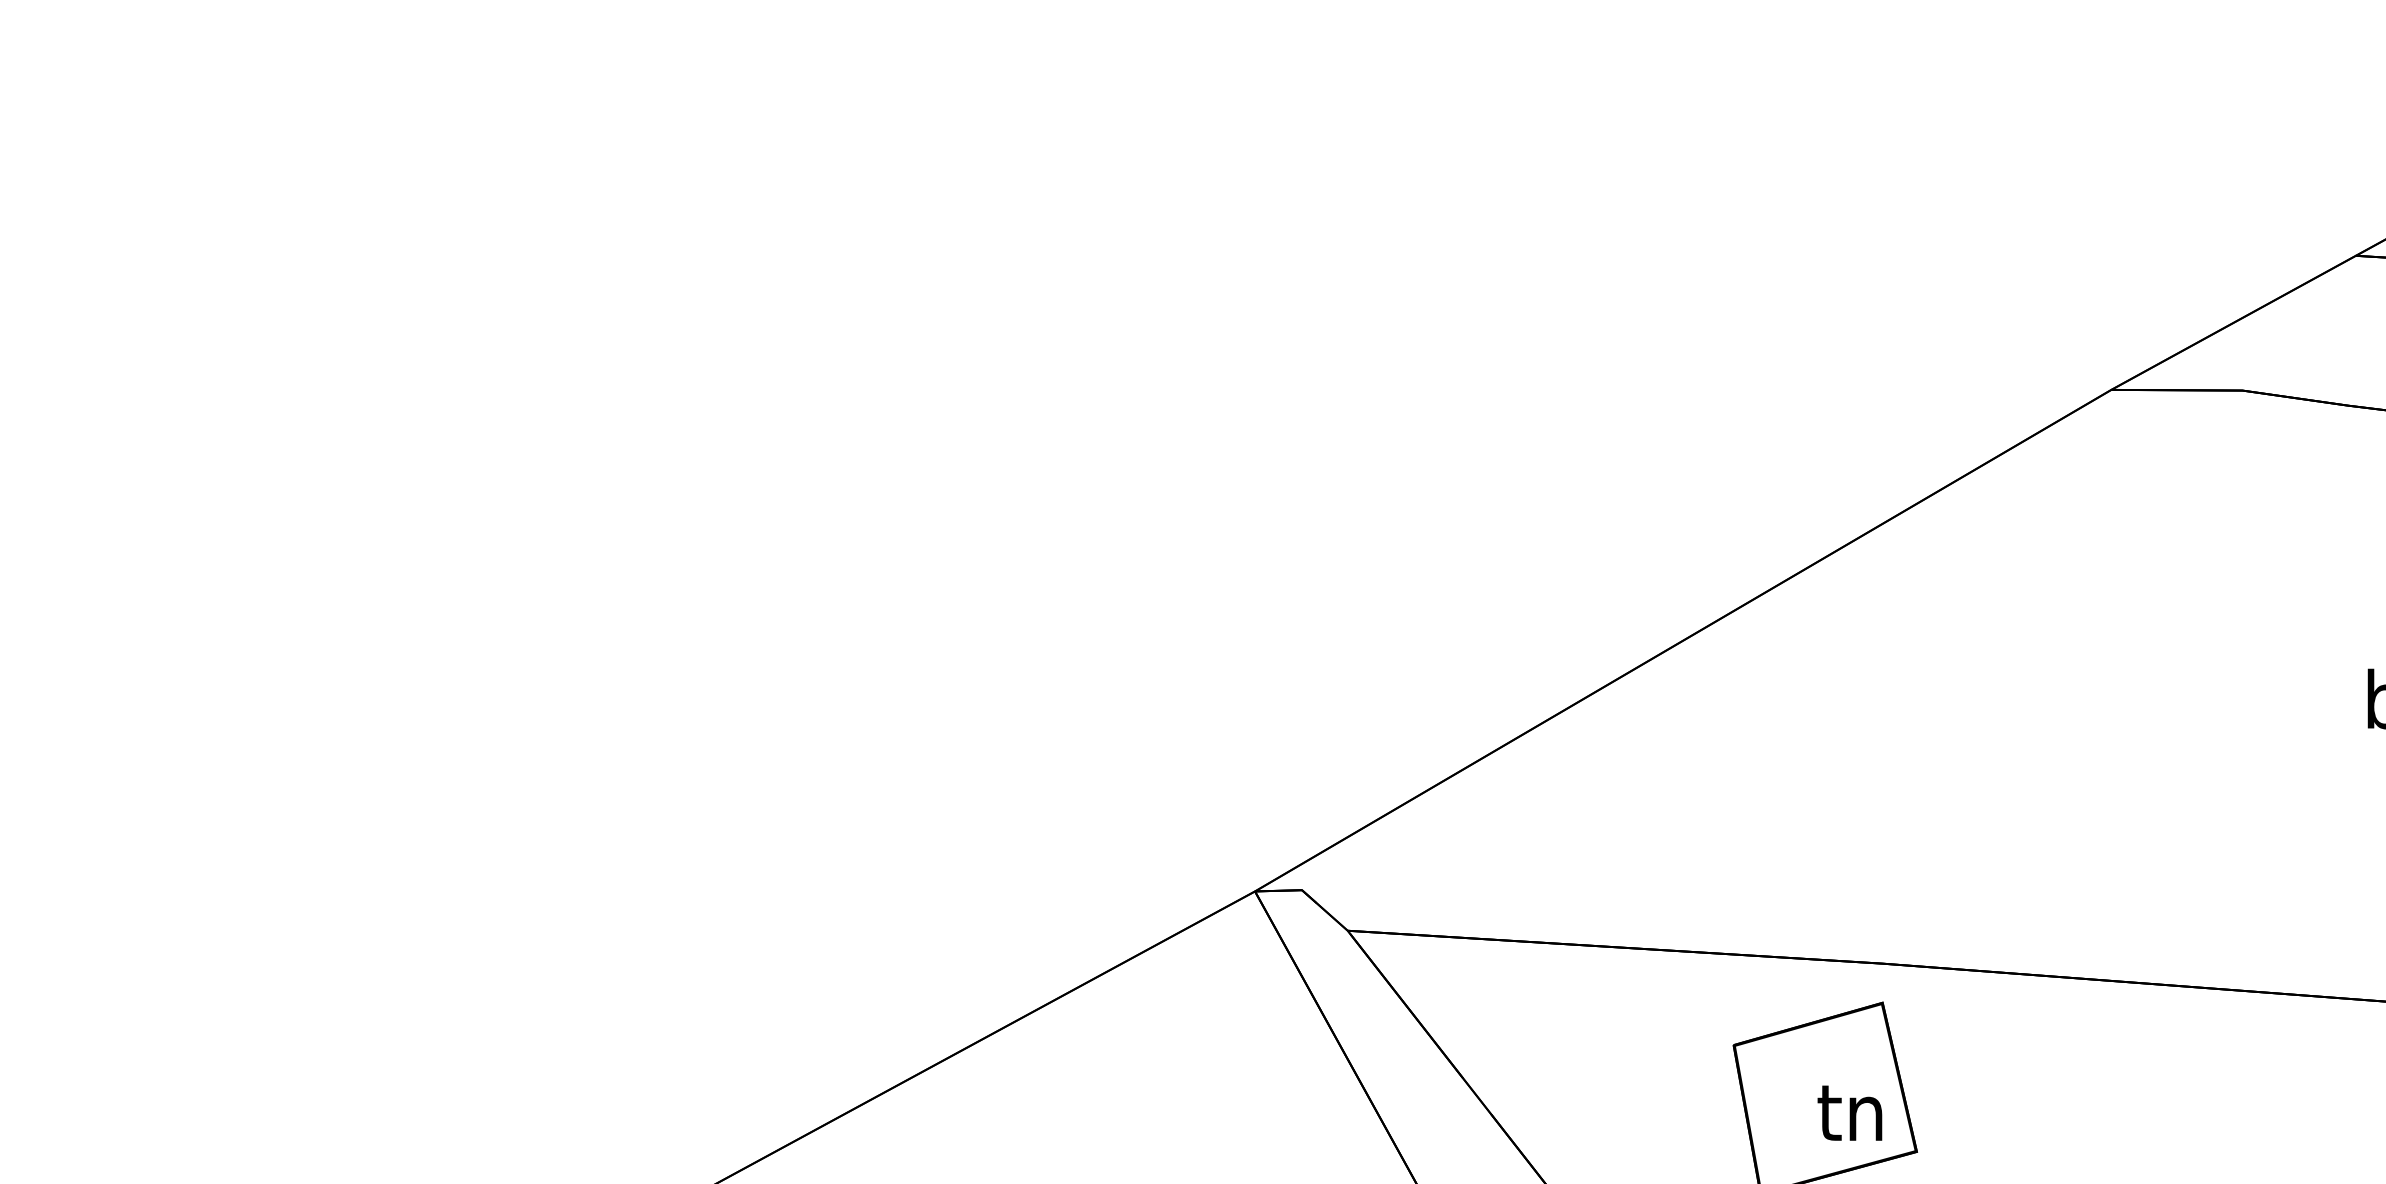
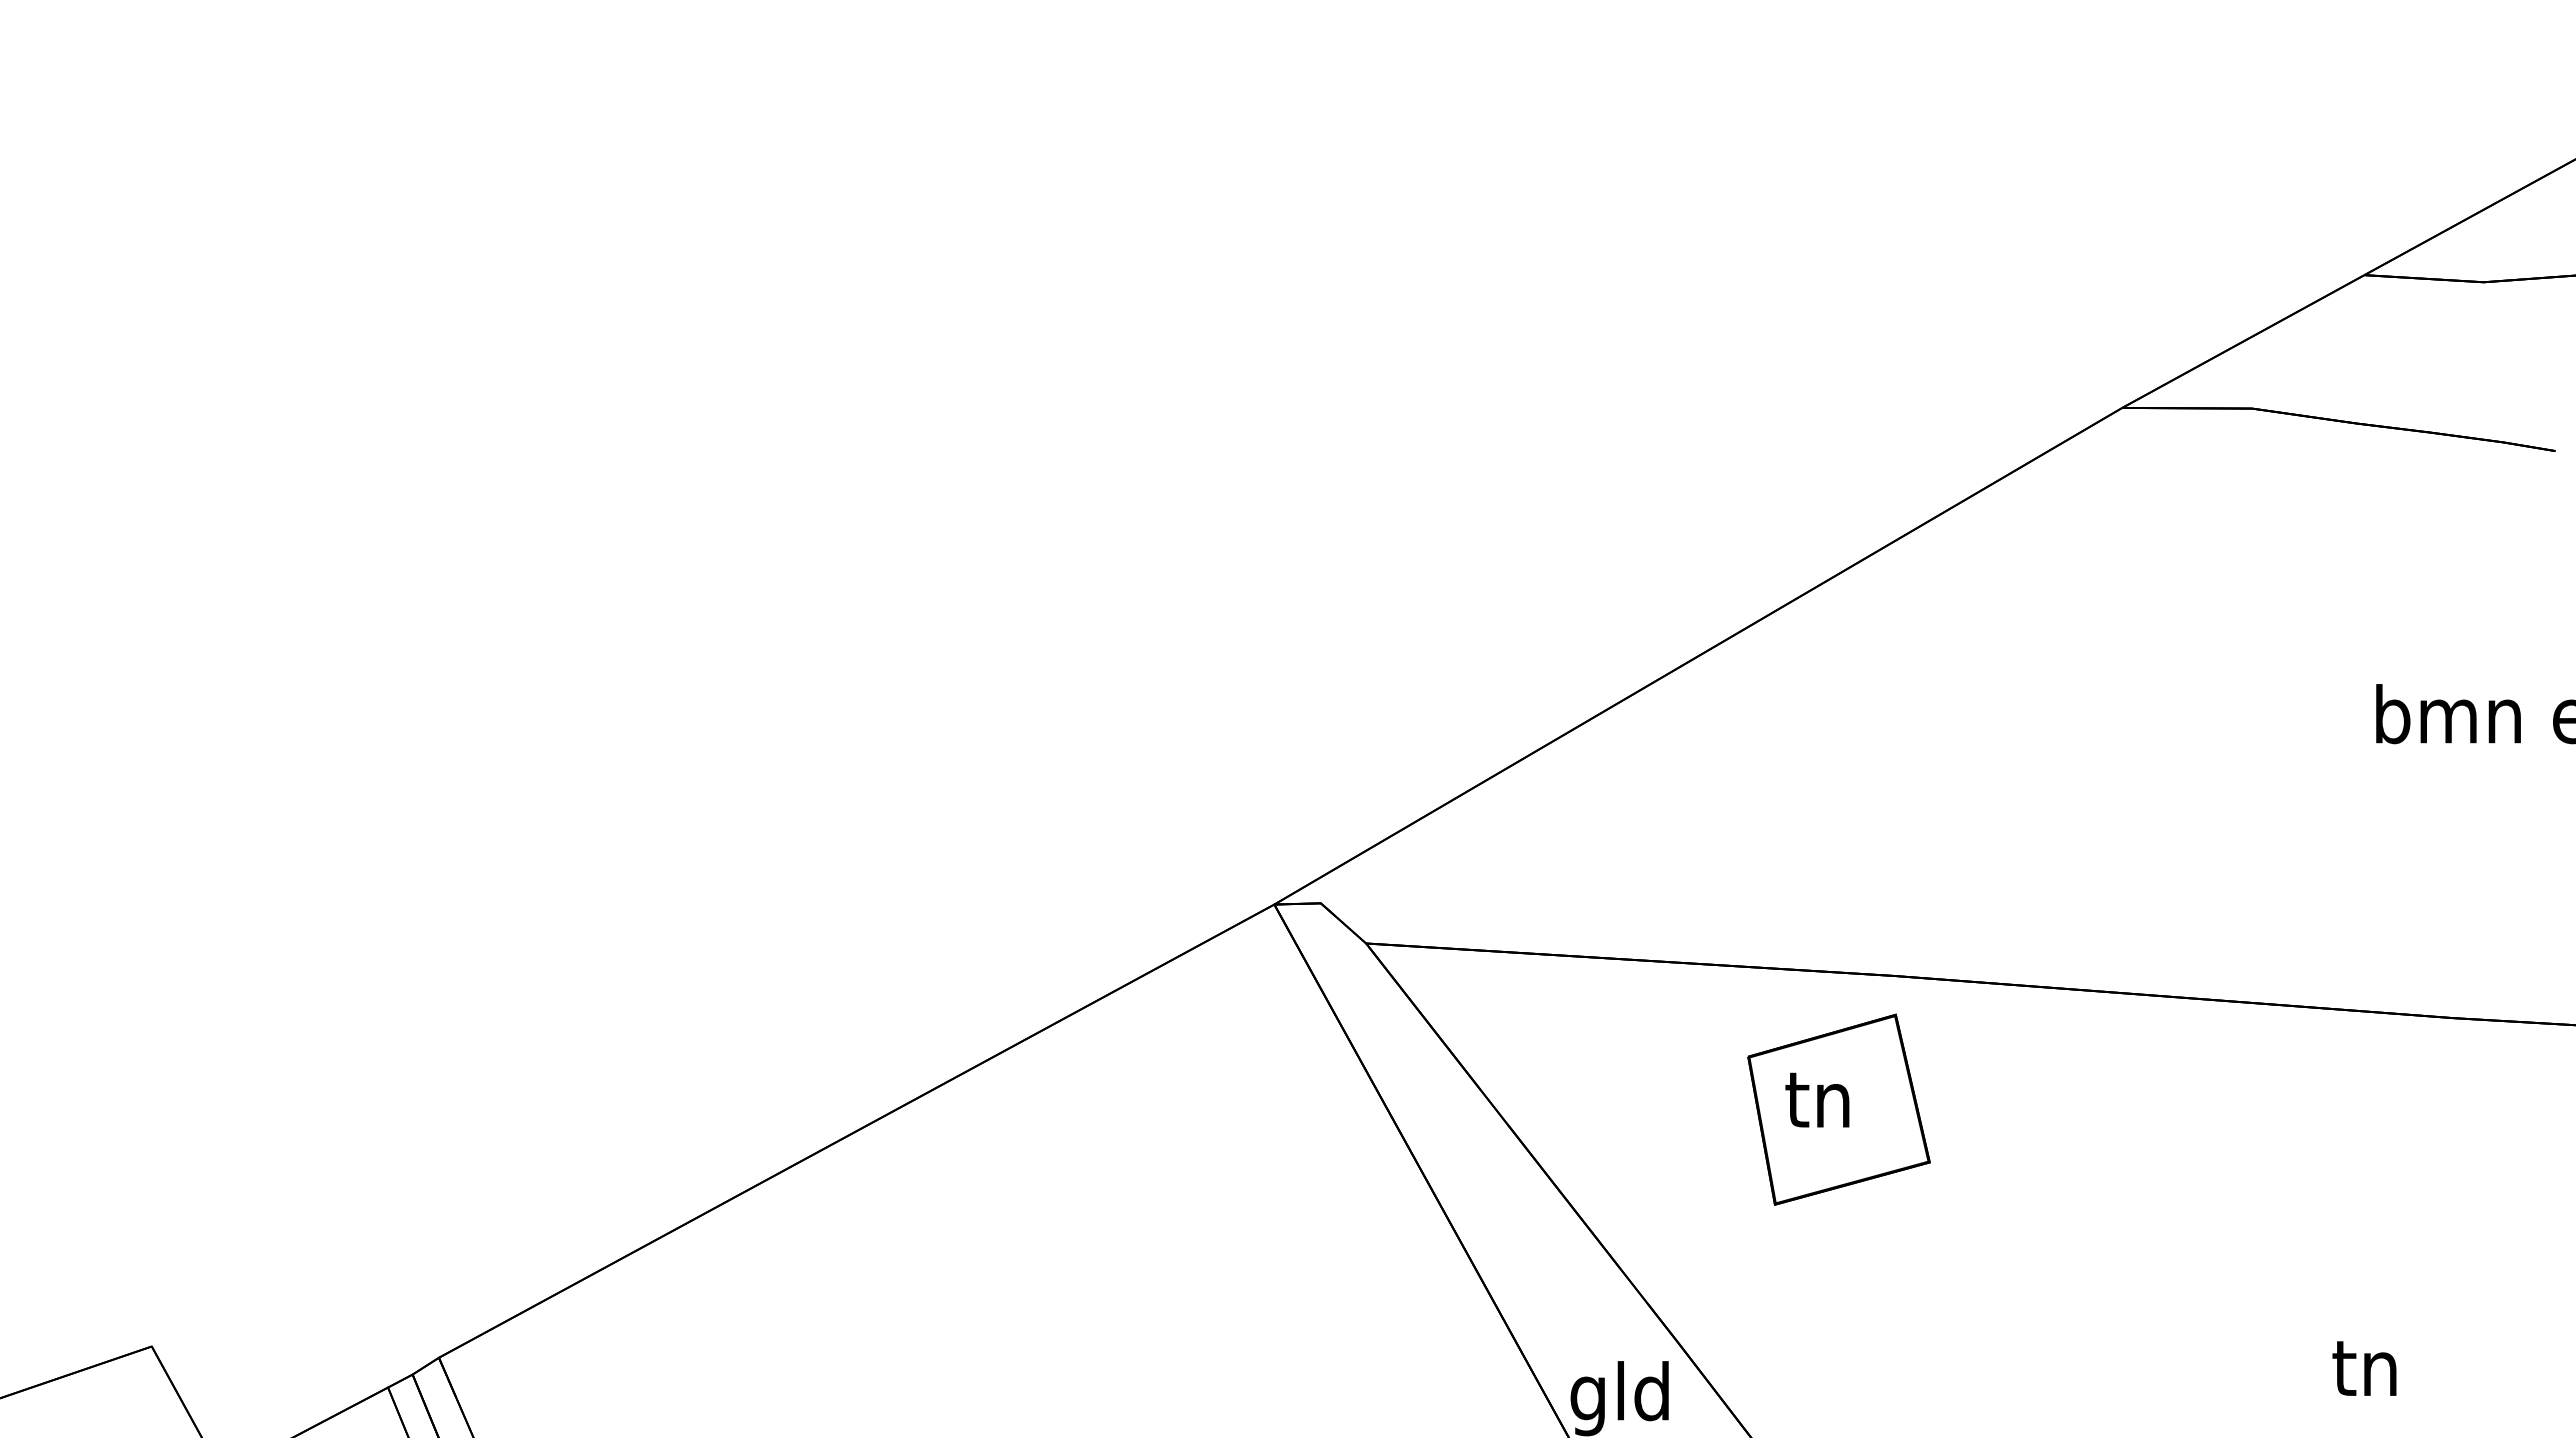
text: (1850, 1112) -> (1817, 1099), moved

